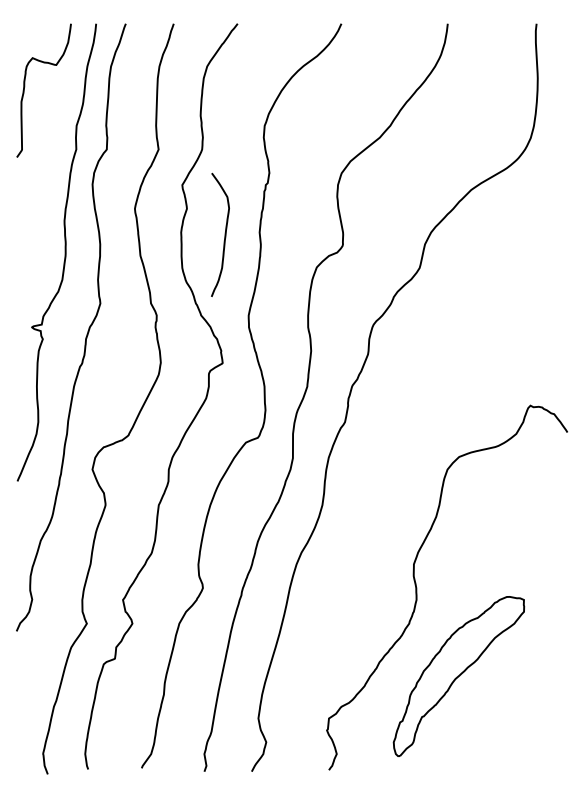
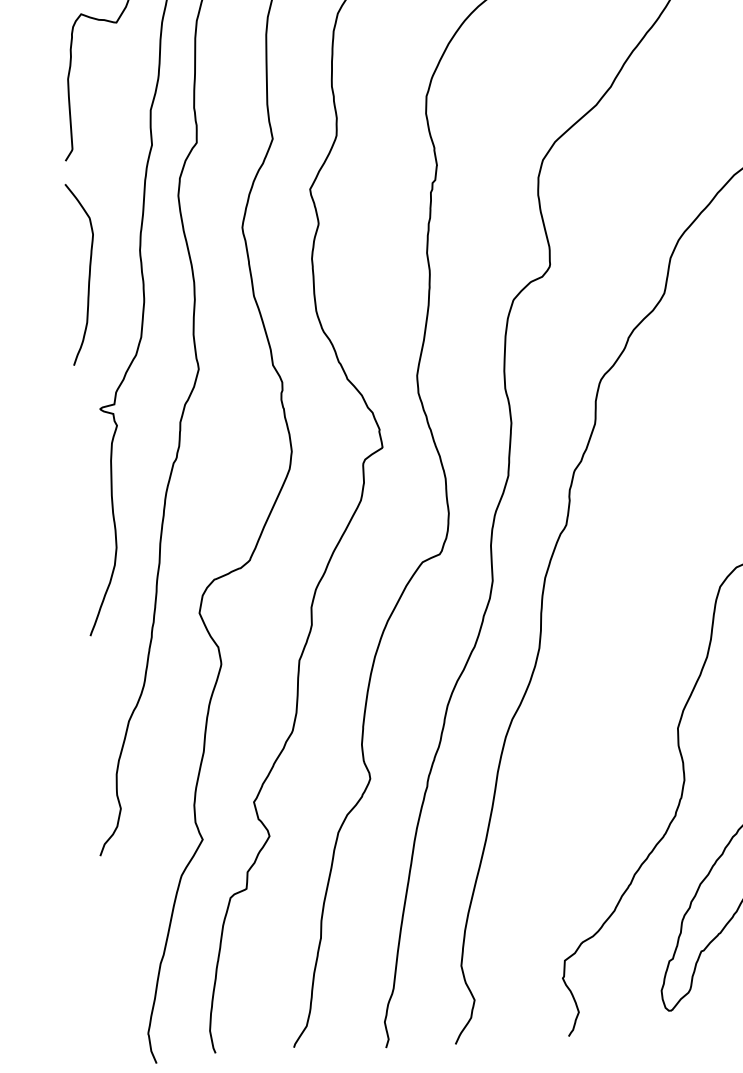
curve: (224, 234) -> (88, 273), moved

